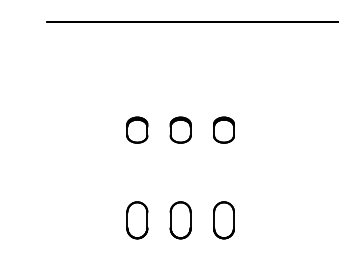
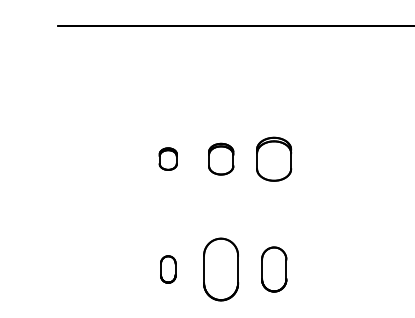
part: (137, 129) -> (168, 158), size x0.7
part: (224, 129) -> (274, 158), size x1.4
part: (137, 220) -> (168, 269), size x0.6
part: (180, 220) -> (221, 269), size x1.4

